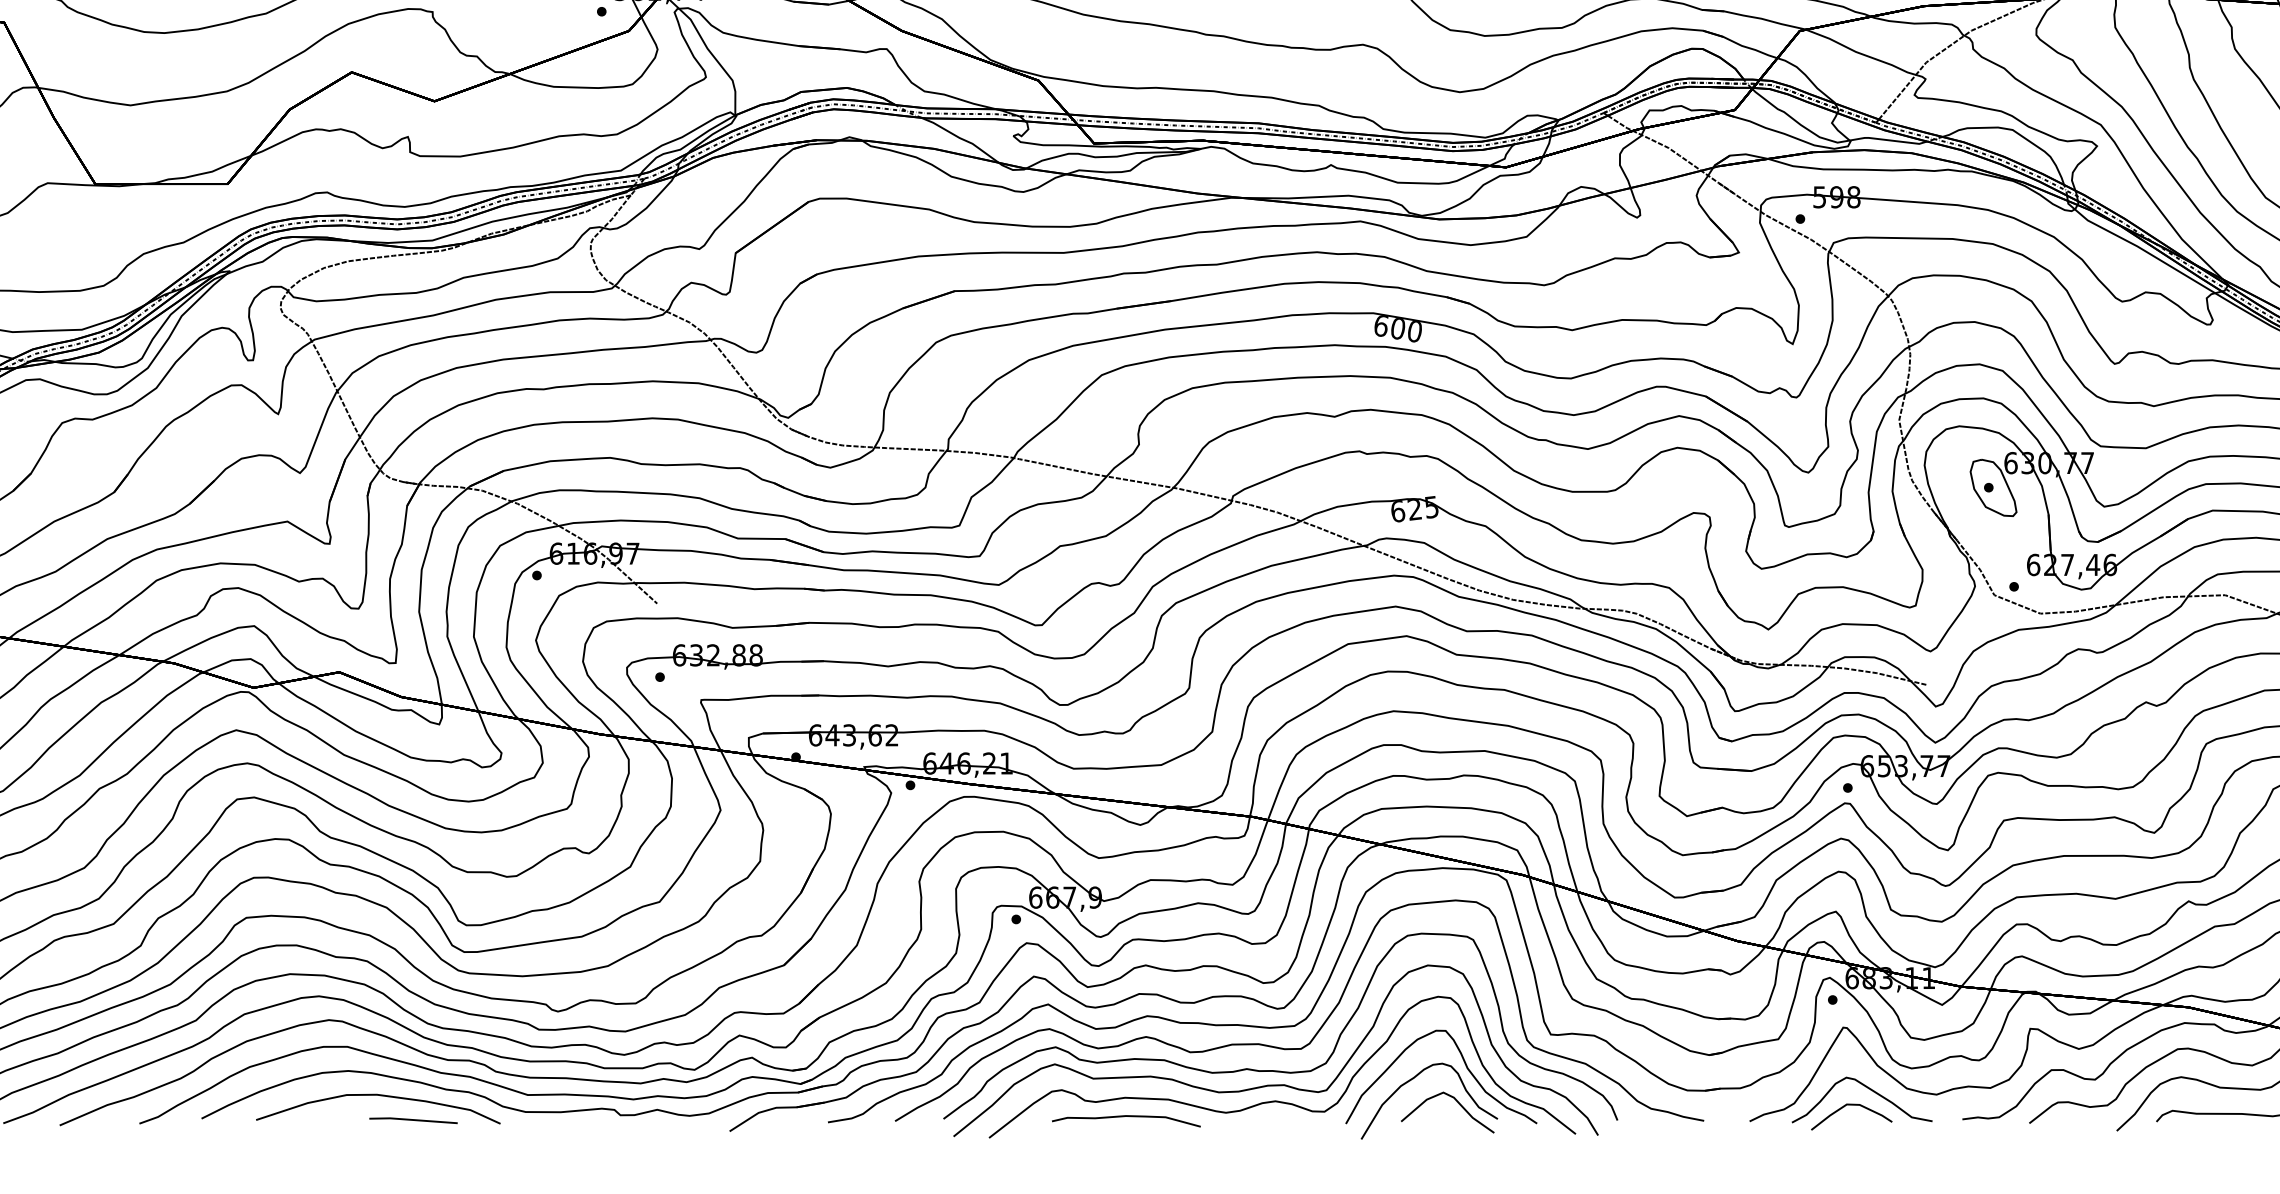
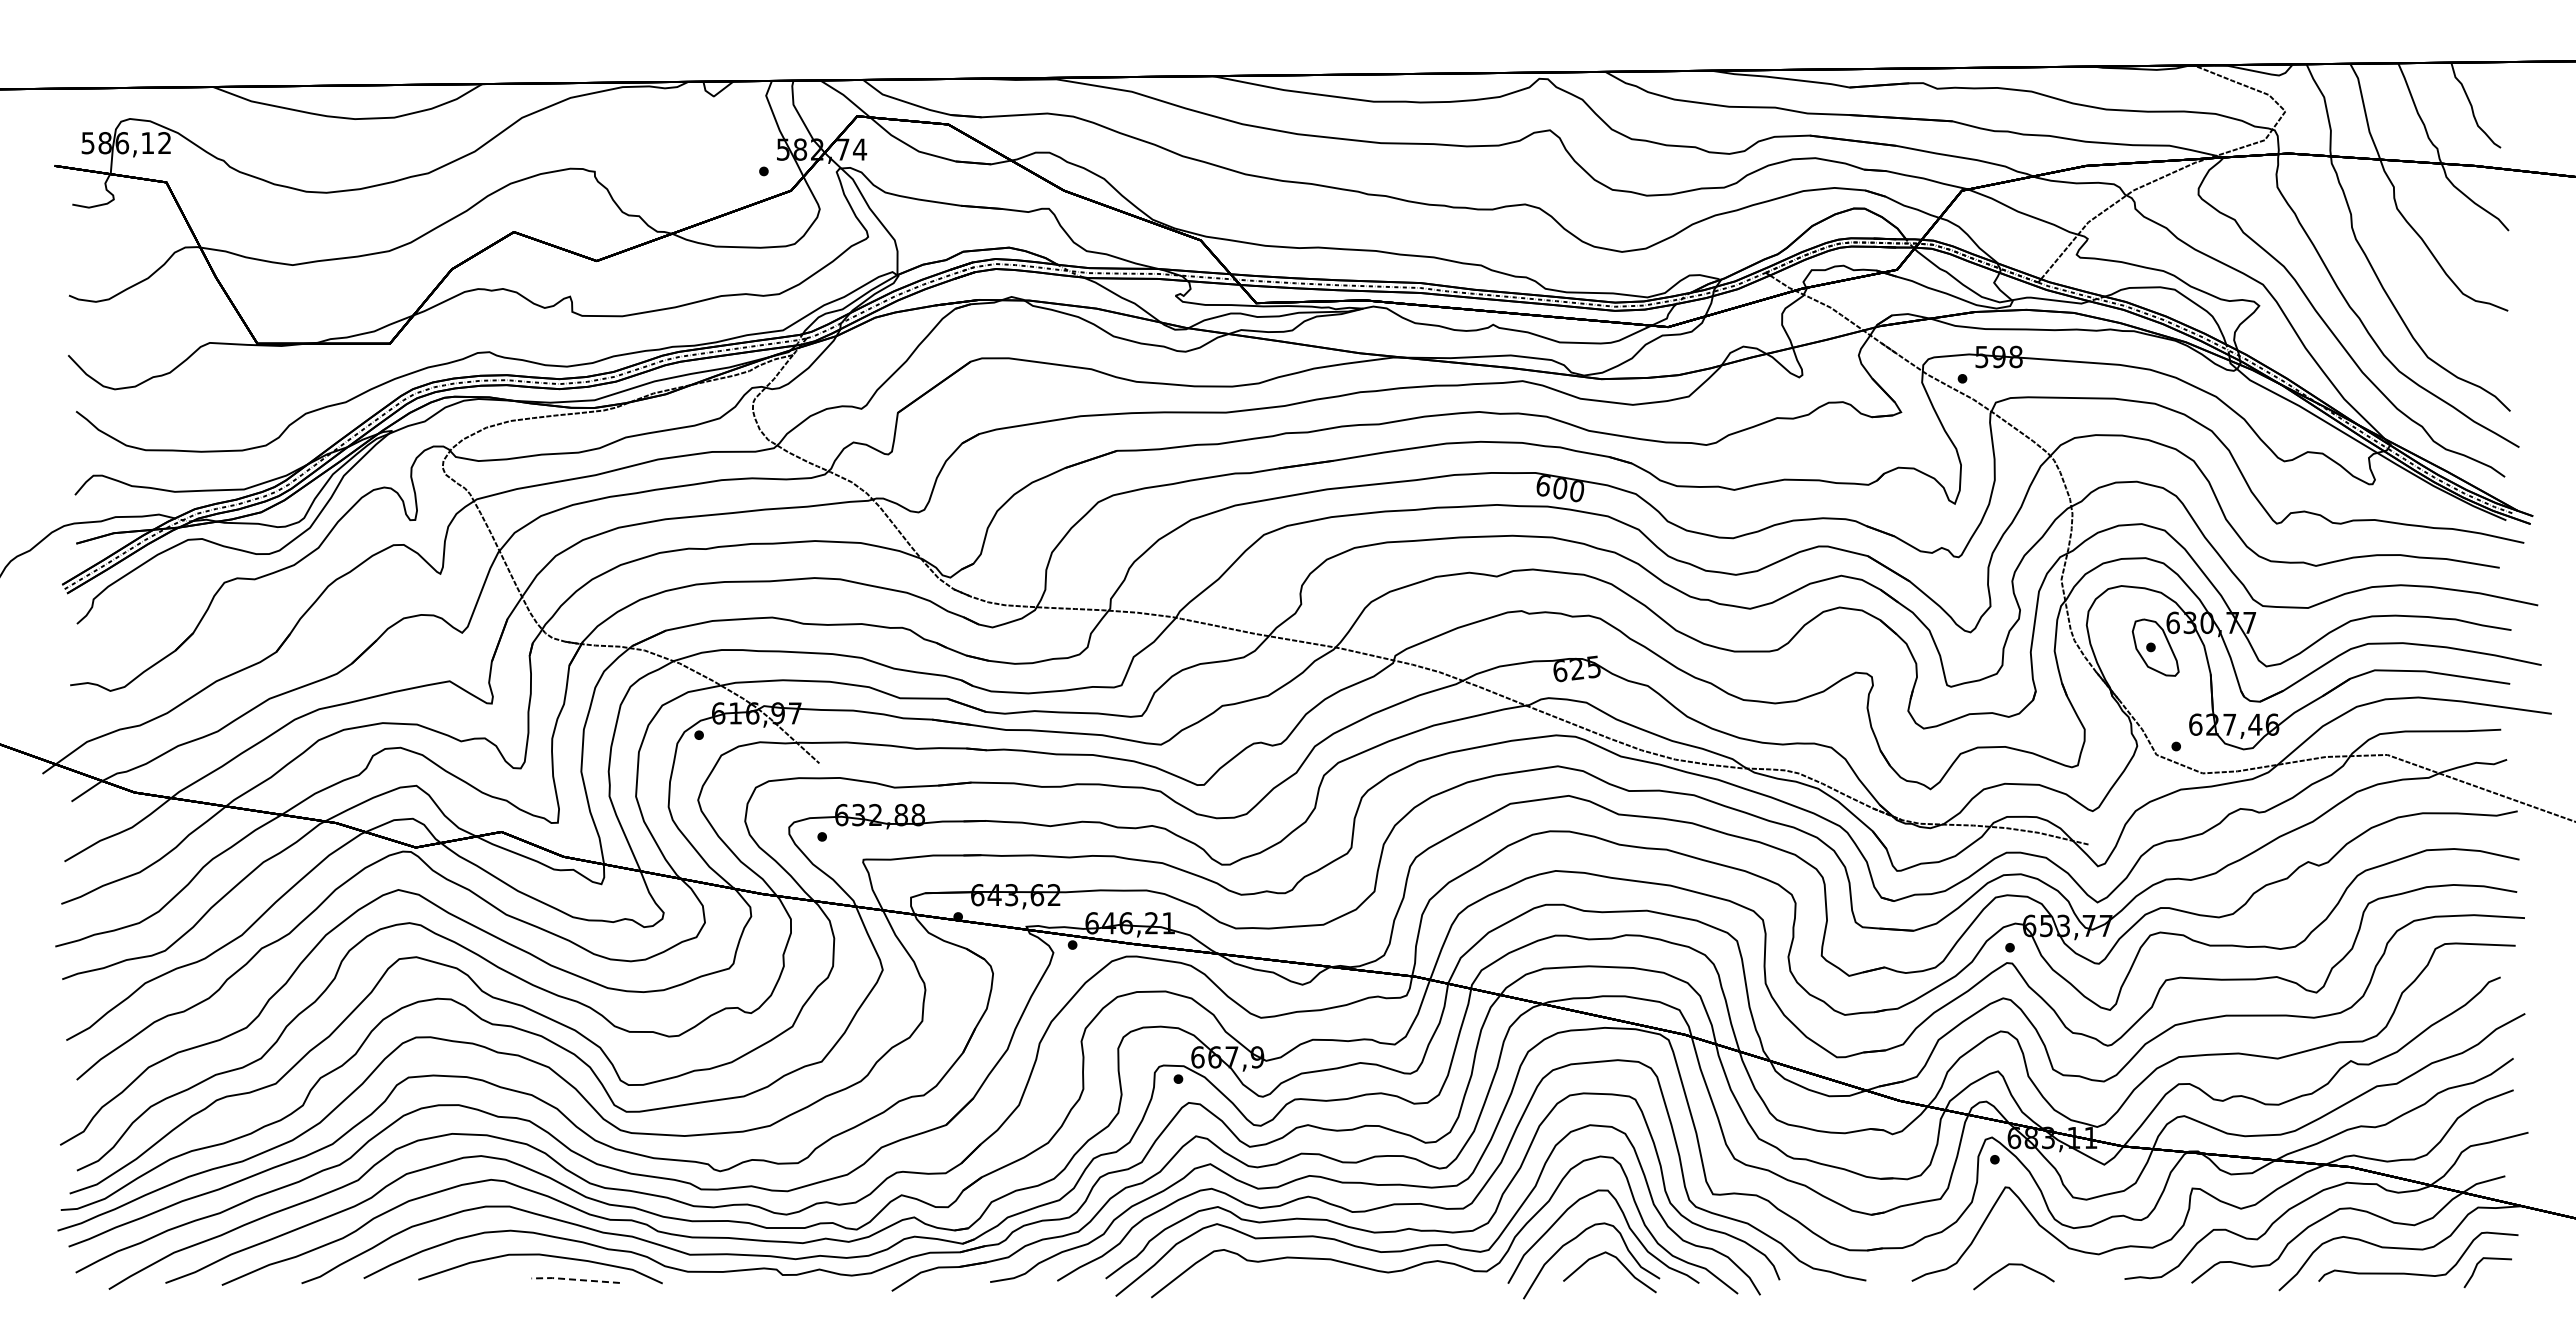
curve: (1867, 1088) -> (2029, 1248), removed
curve: (1126, 1116) -> (1288, 1276), removed
line: (413, 1119) -> (575, 1279), solid -> dashed

